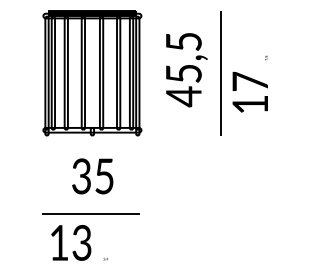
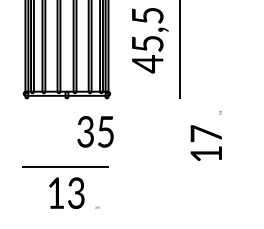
text: (249, 83) -> (205, 135), moved
text: (92, 176) -> (95, 131), moved
text: (79, 242) -> (74, 192), moved

